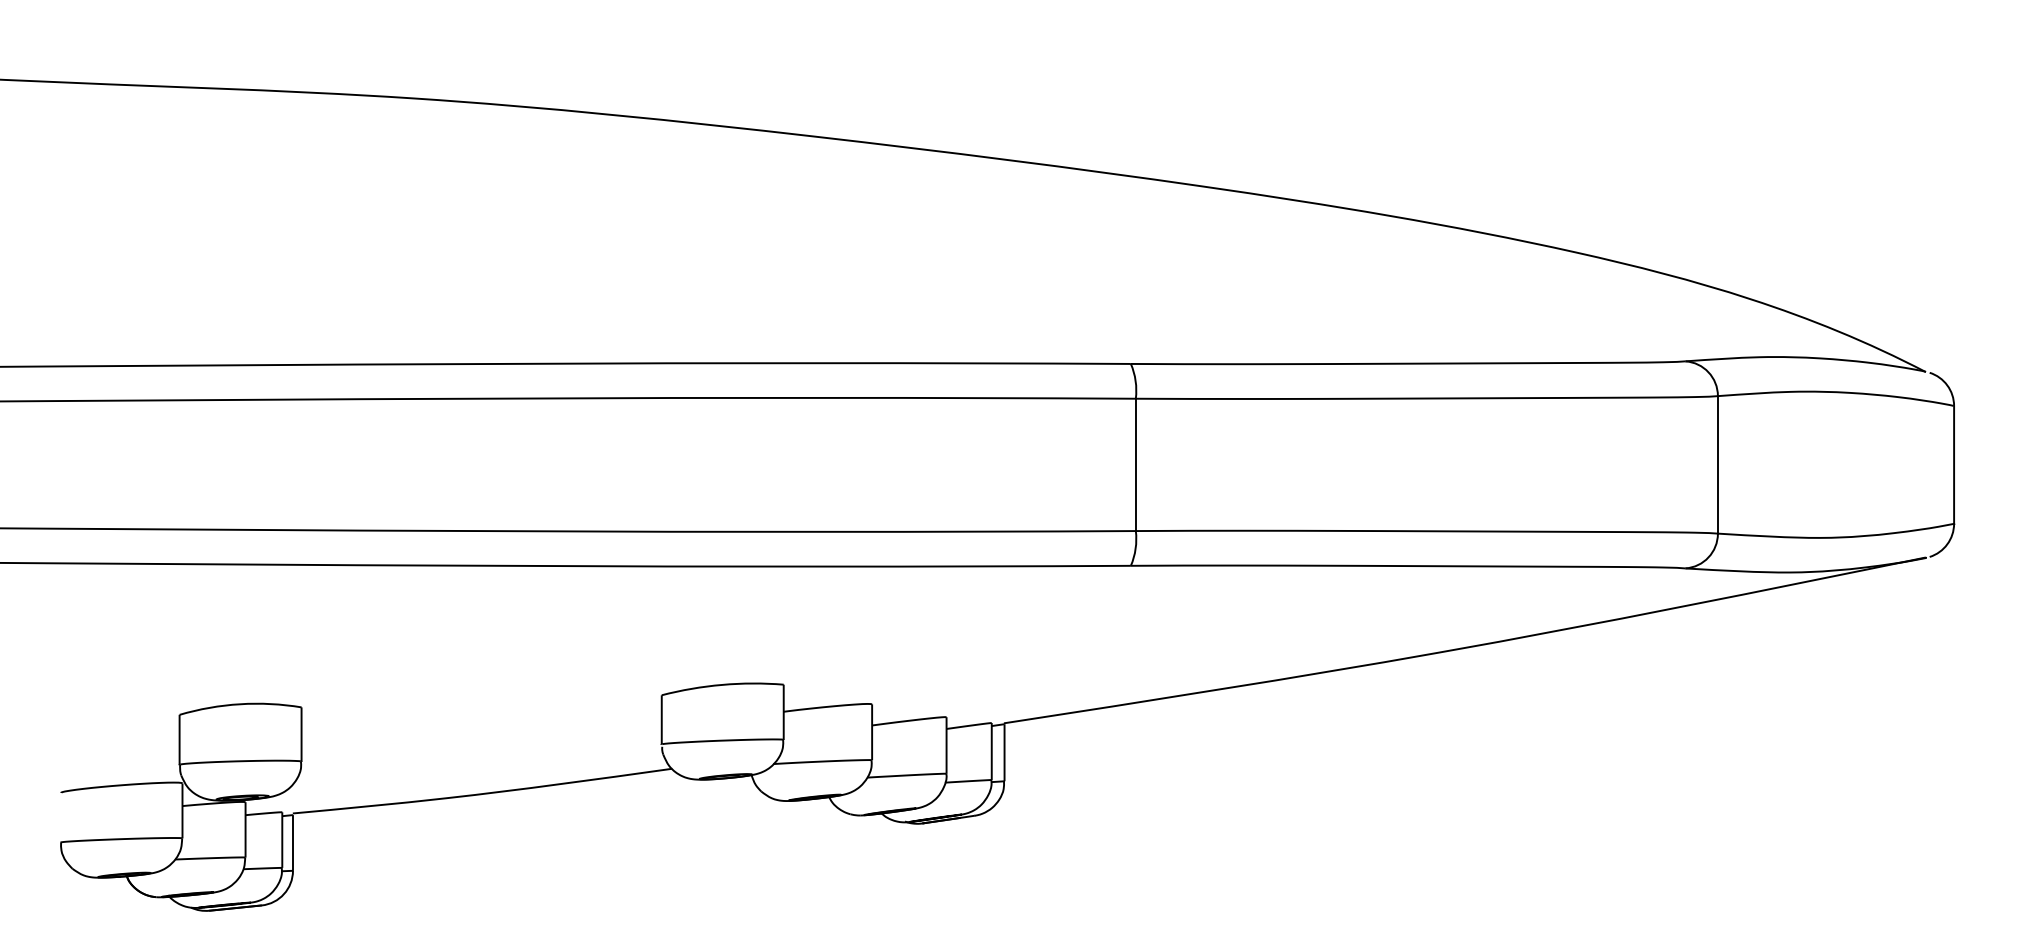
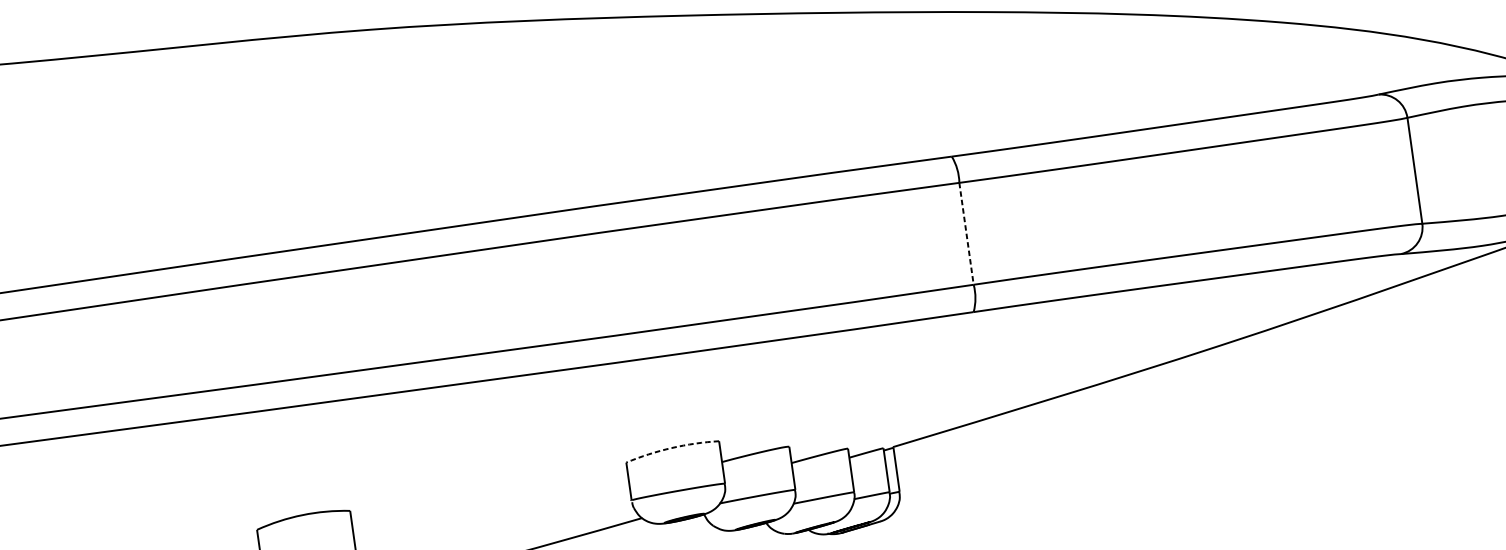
line: (1135, 465) -> (966, 234), solid -> dashed
arc: (722, 684) -> (671, 447), solid -> dashed

